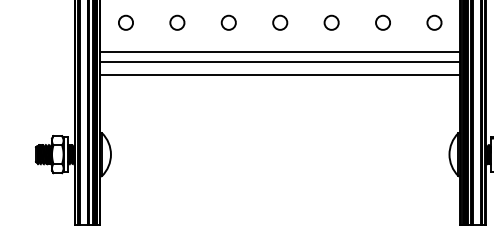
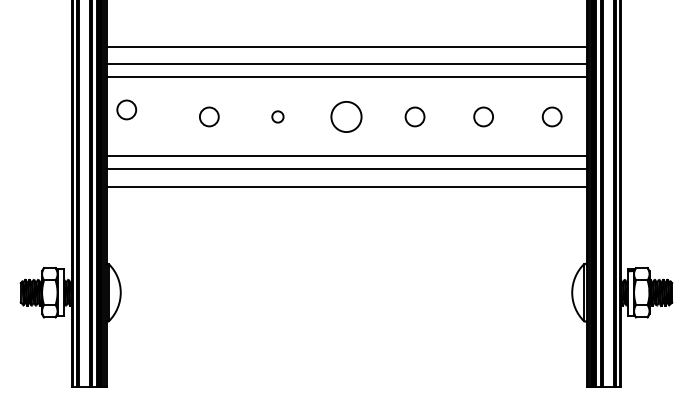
circle: (125, 22) -> (126, 109), moved
circle: (228, 22) -> (277, 116), size x0.6
circle: (280, 22) -> (346, 116), size x1.6

